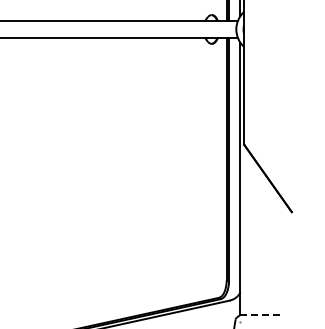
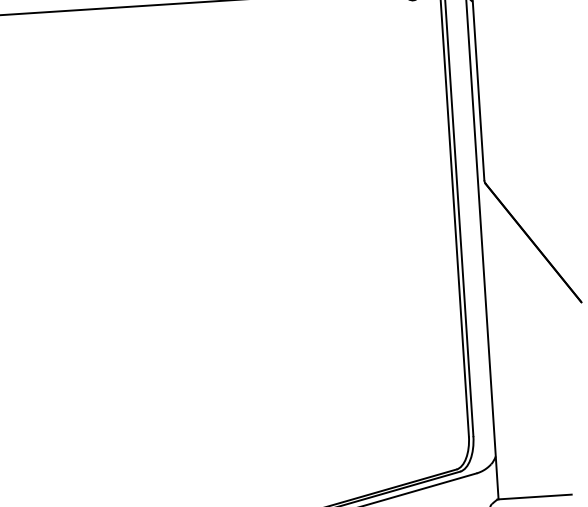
line: (259, 315) -> (533, 497), dashed -> solid

